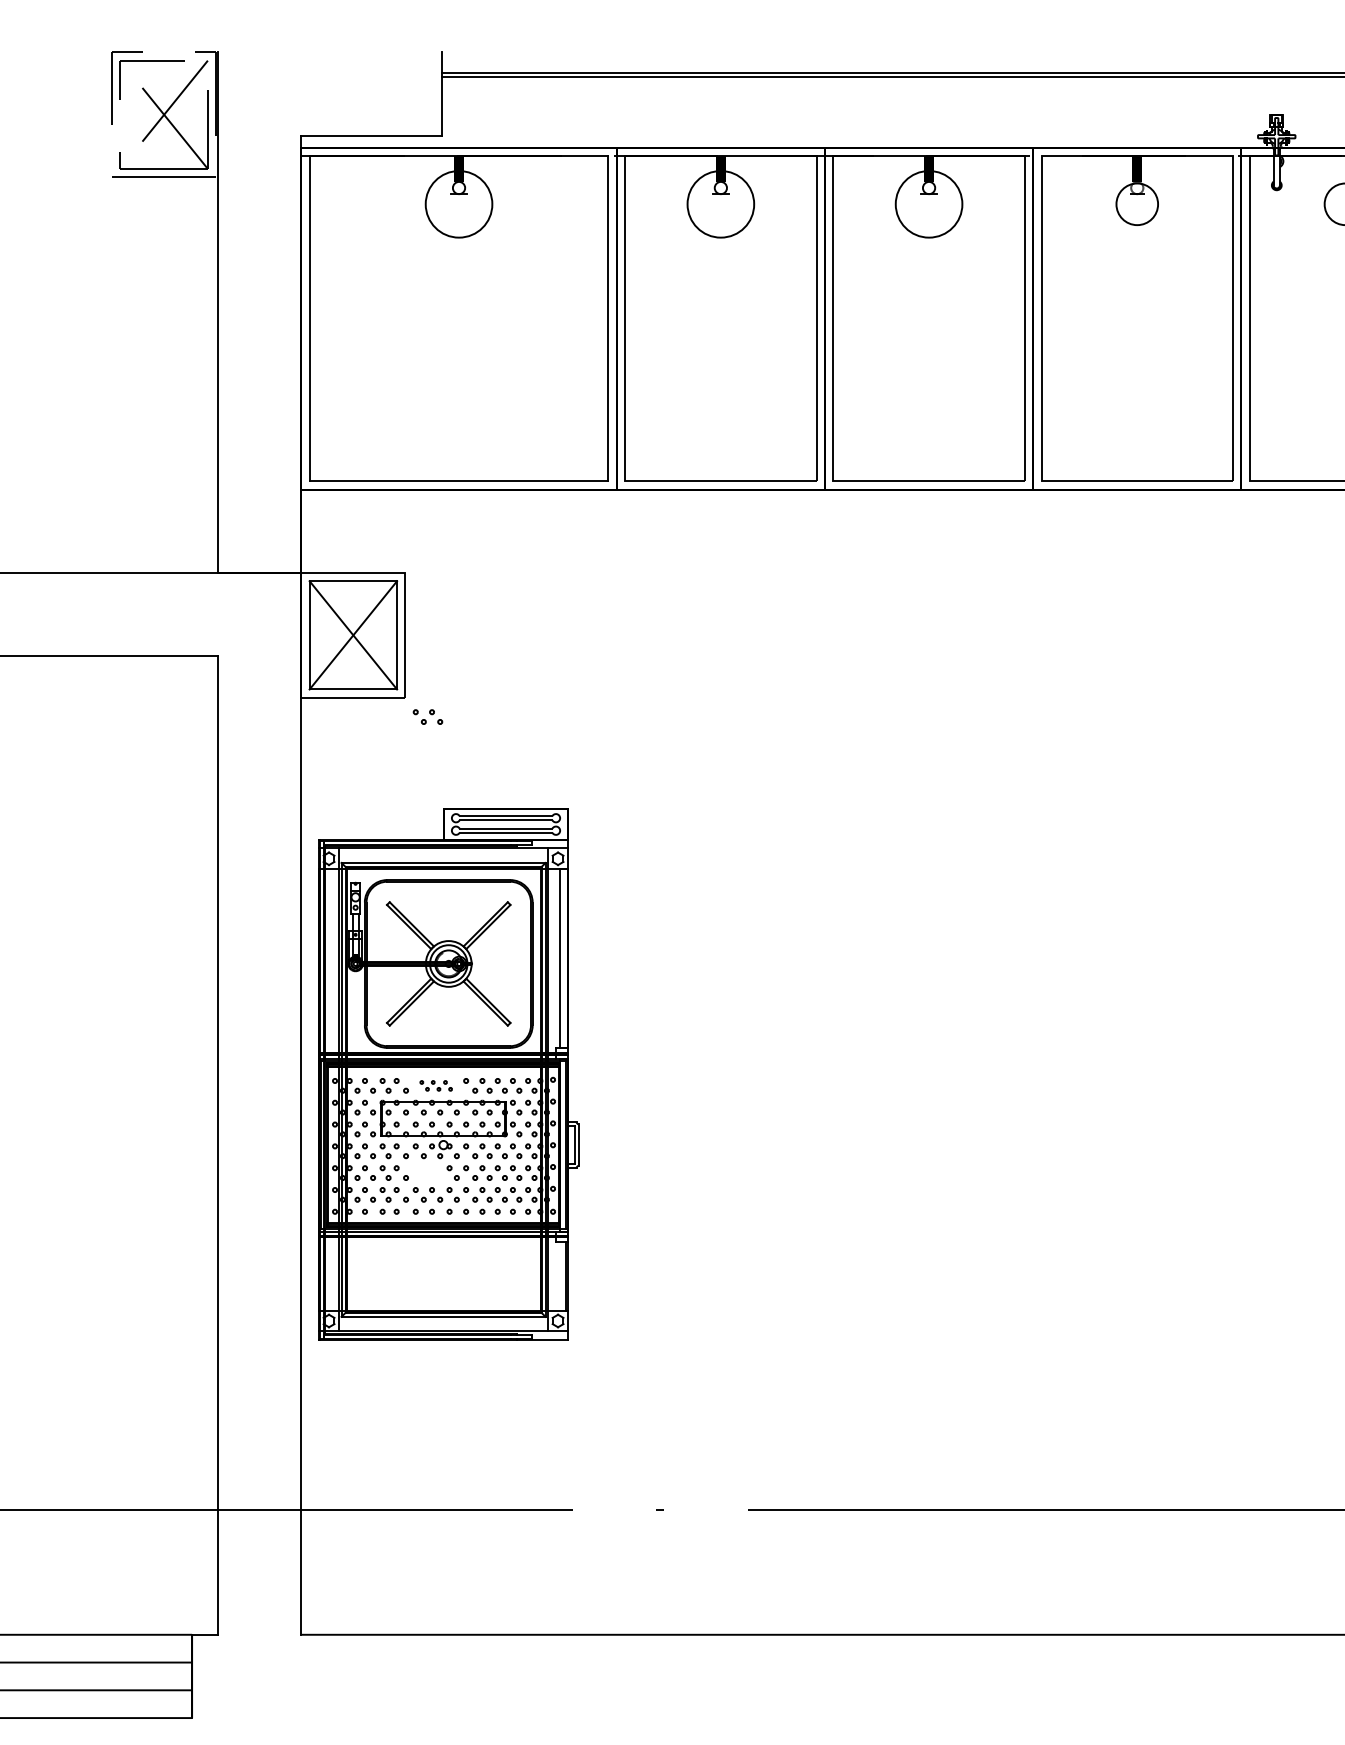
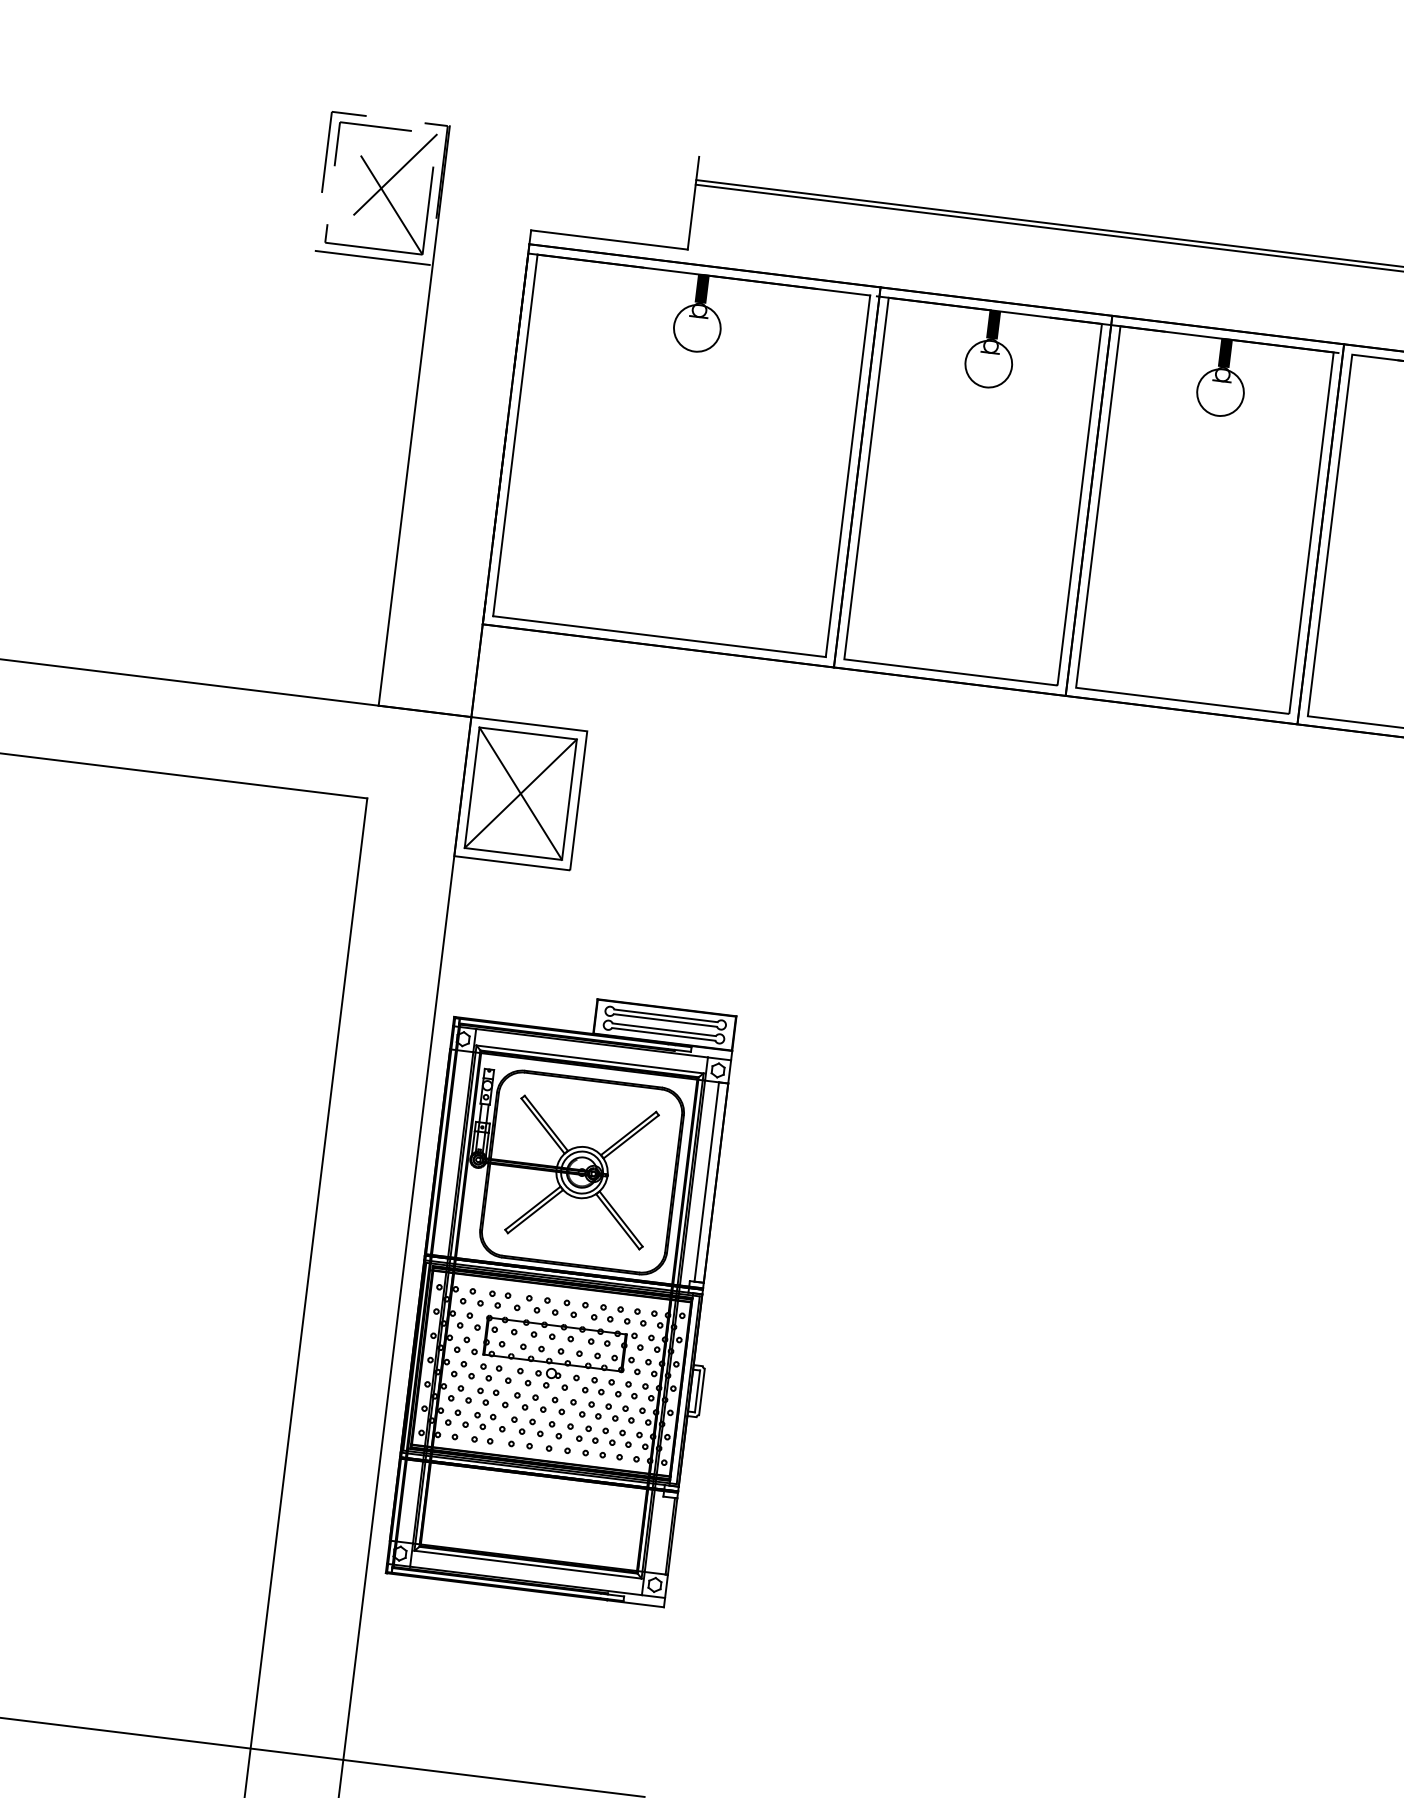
circle: (458, 204) -> (696, 328), size x0.62
circle: (720, 204) -> (988, 364), size x0.62
circle: (928, 204) -> (1219, 392), size x0.62
part: (427, 716) -> (529, 1401), moved
part: (435, 1085) -> (550, 1306), size x1.43

